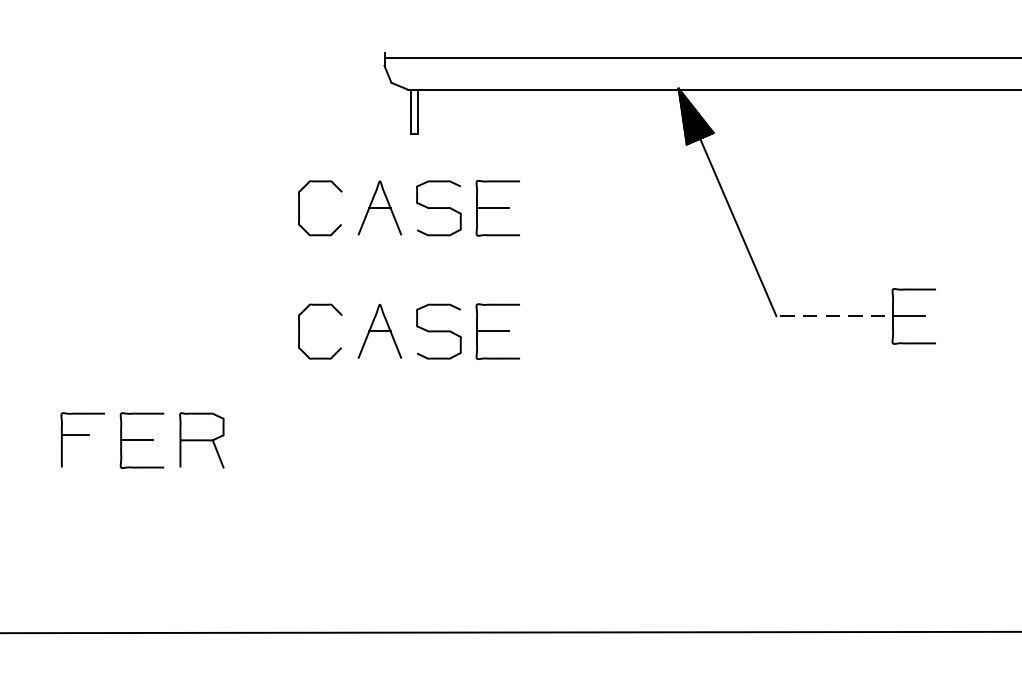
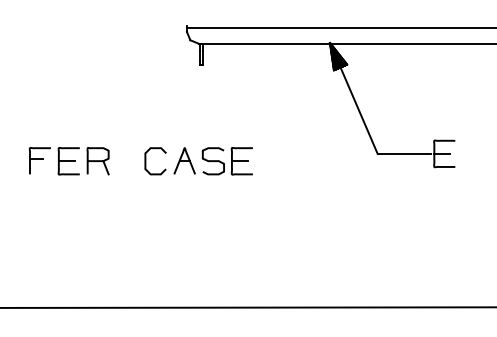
part: (408, 208) -> (198, 101), removed
line: (829, 315) -> (403, 153), dashed -> solid
part: (140, 441) -> (68, 161), moved

